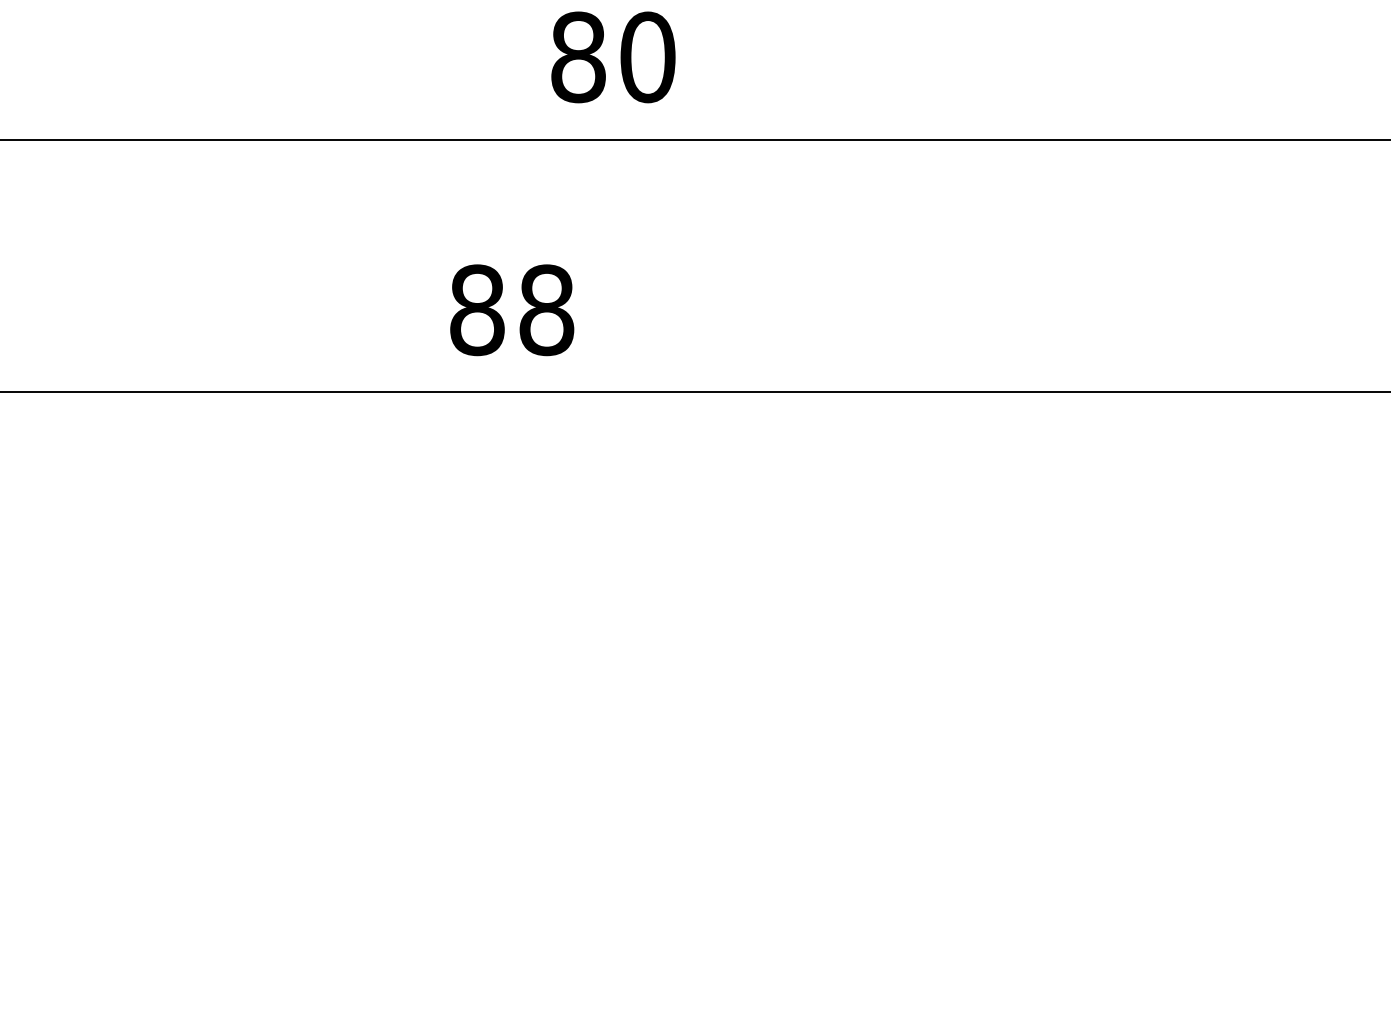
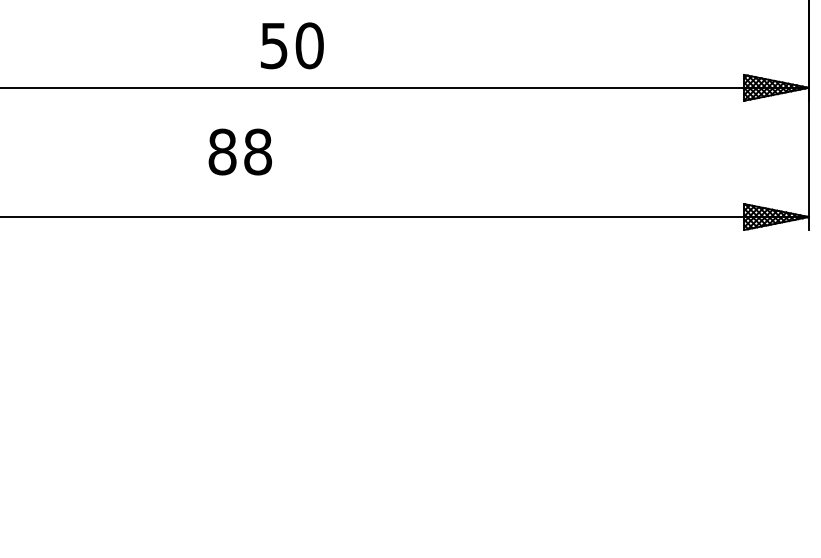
text: (578, 56) -> (274, 45), 80 -> 50
text: (510, 309) -> (239, 151), moved

